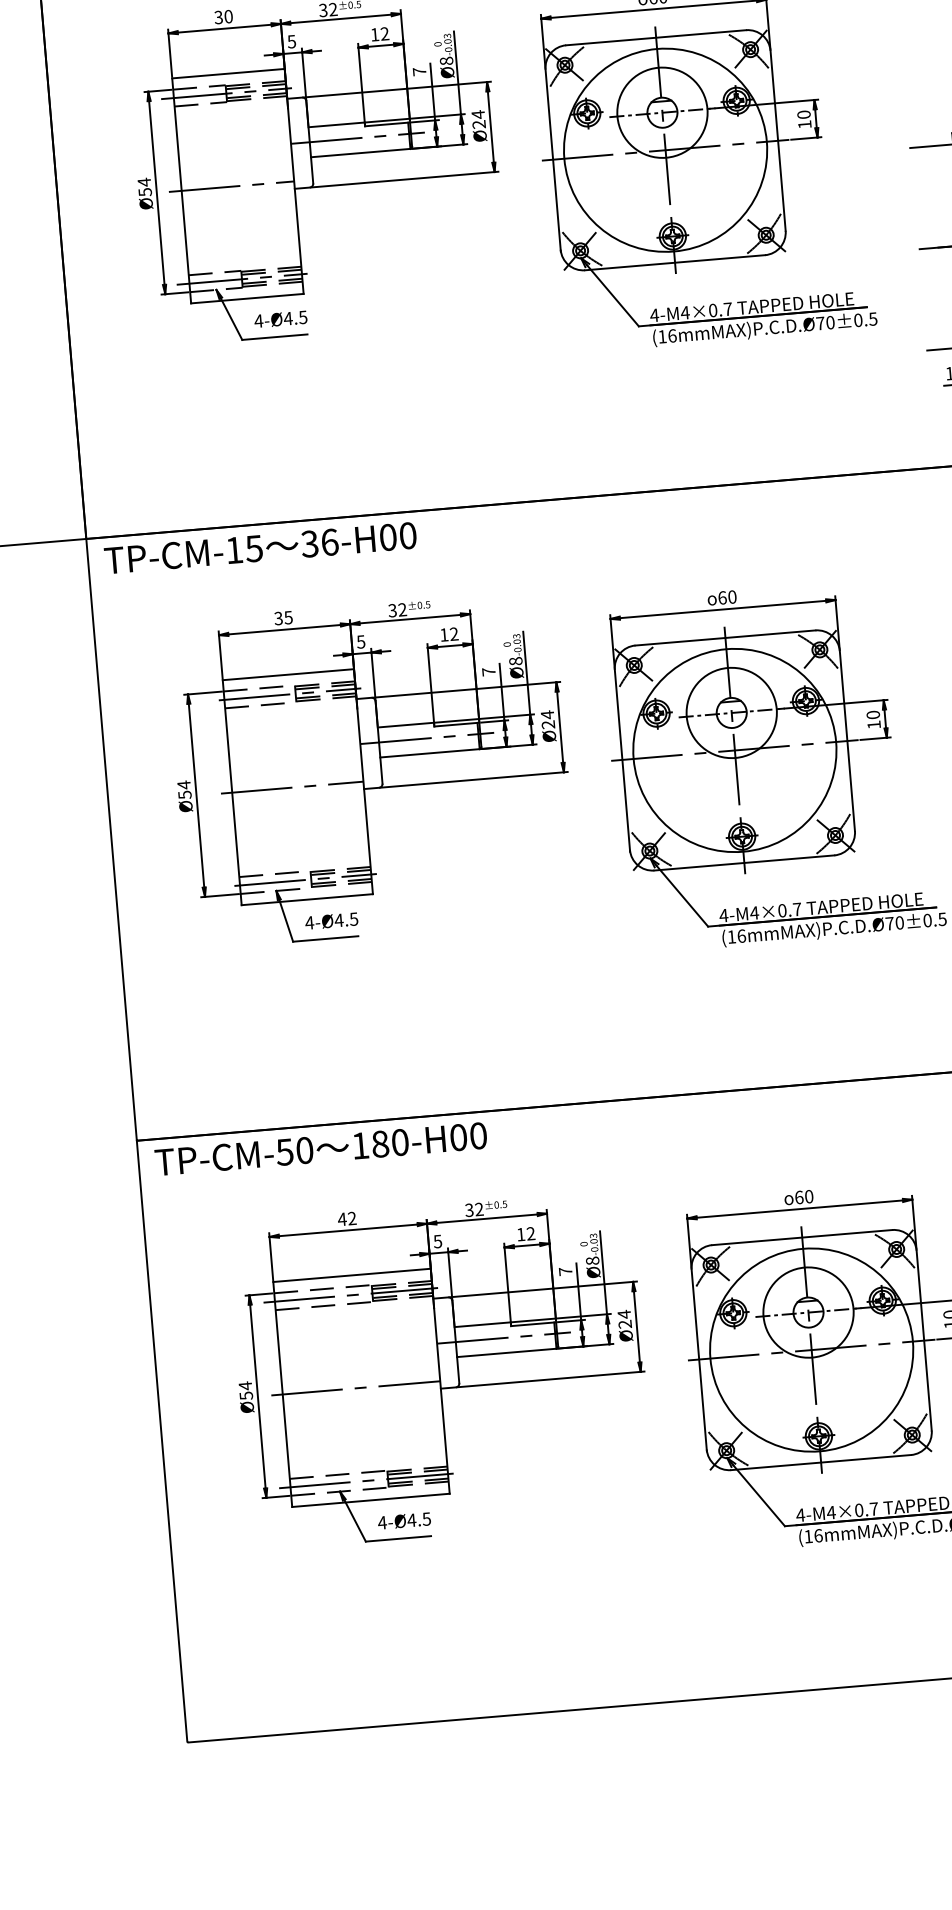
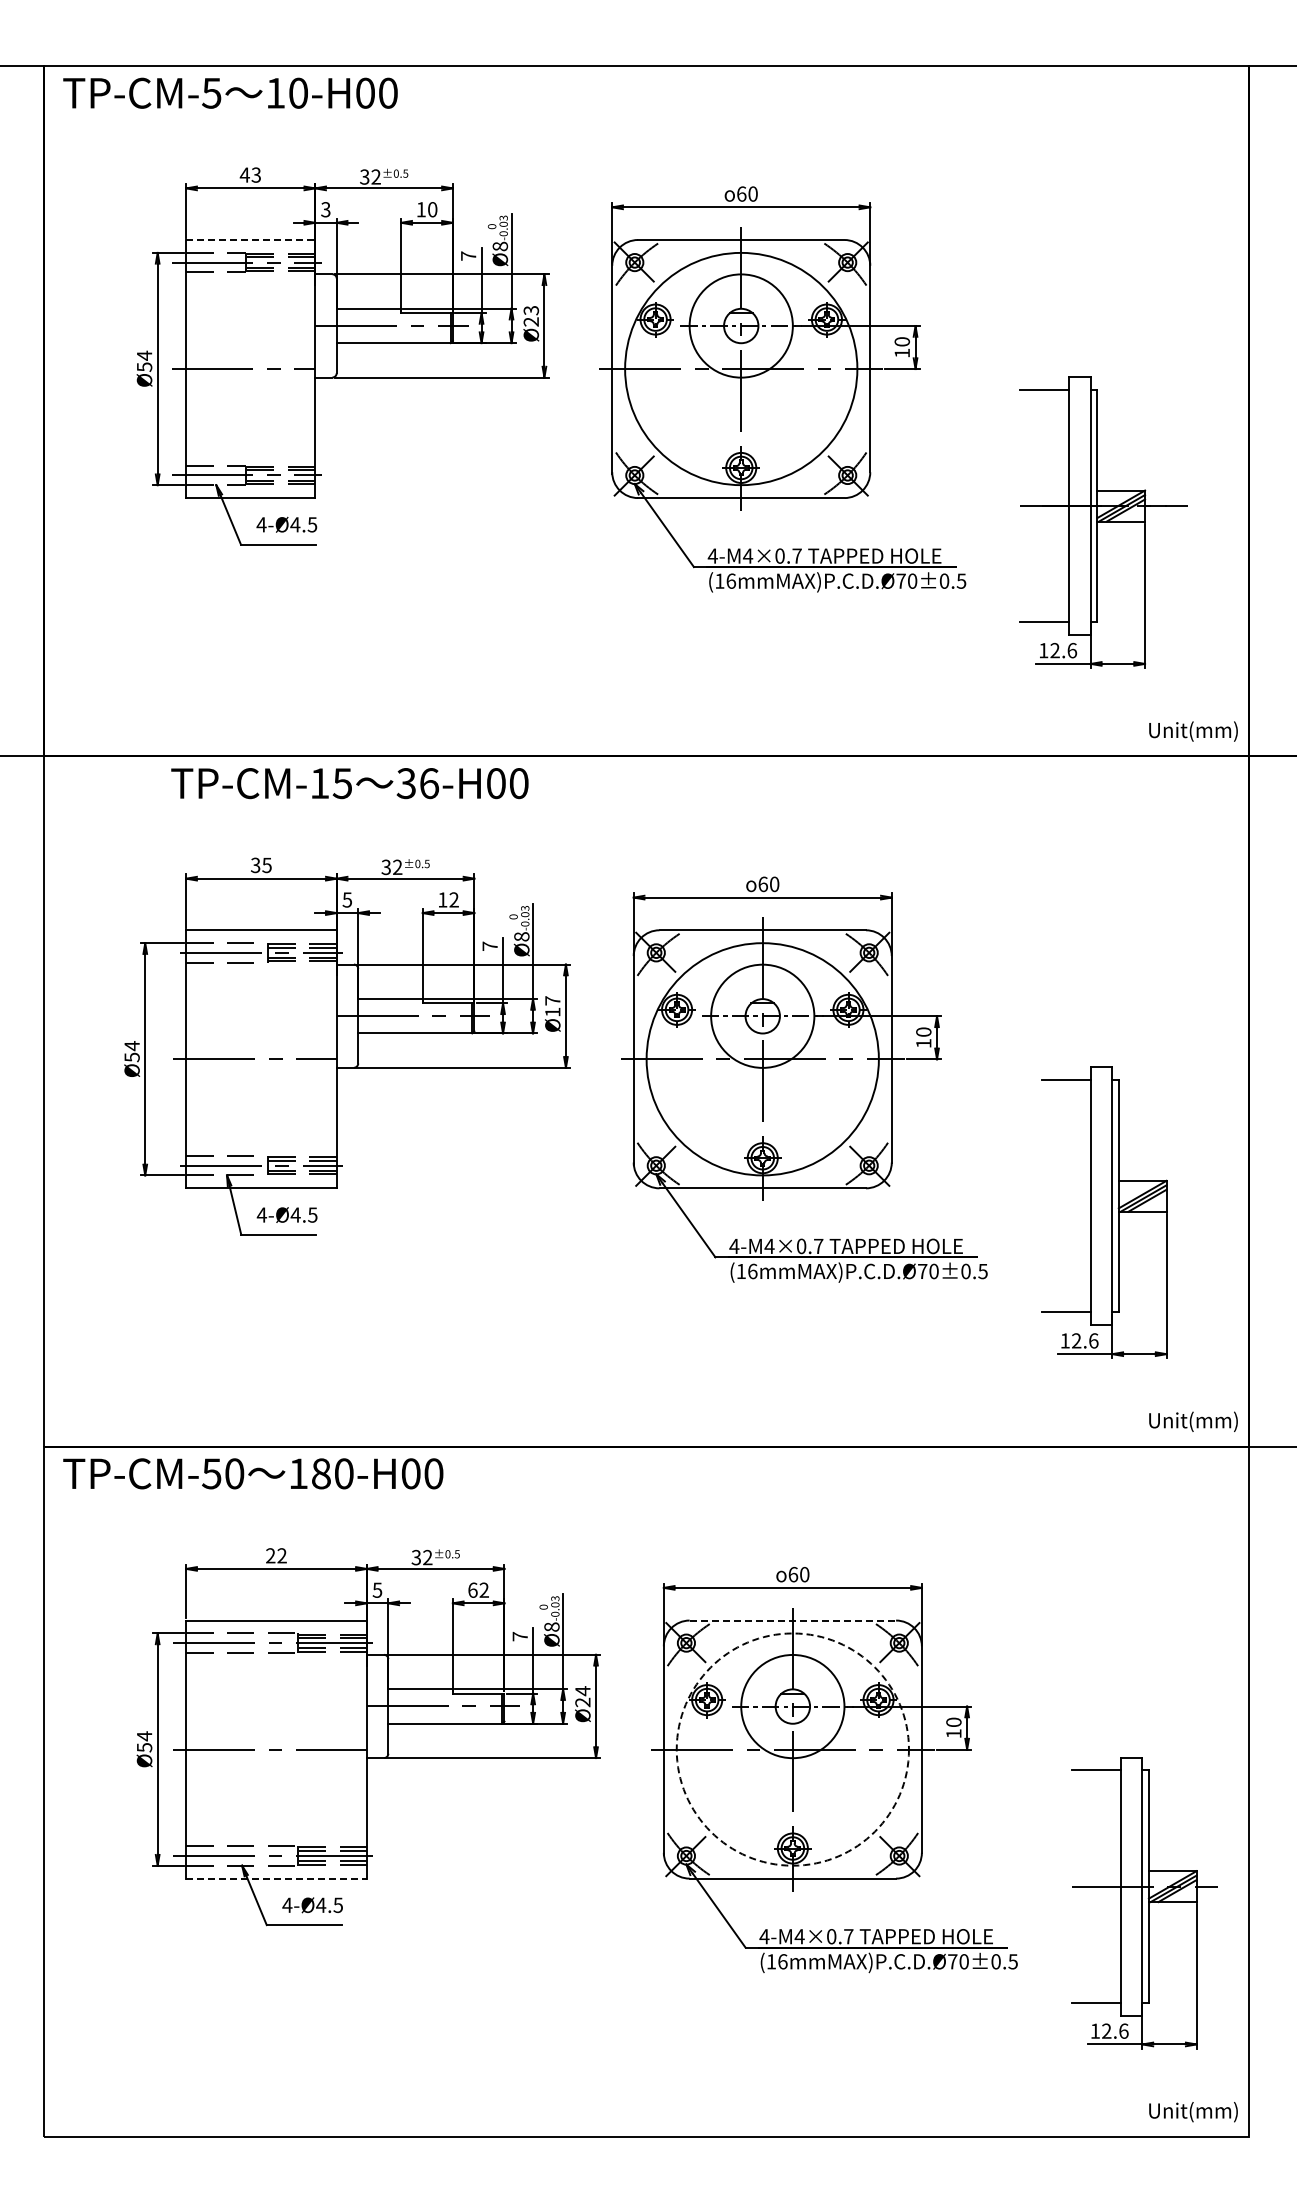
text: (223, 16) -> (250, 174), 30 -> 43
text: (384, 33) -> (432, 209), 12 -> 10
text: (291, 41) -> (325, 209), 5 -> 3
line: (228, 74) -> (250, 240), solid -> dashed
text: (478, 114) -> (531, 310), Ø24 -> Ø23
text: (260, 548) -> (349, 783), moved
text: (547, 718) -> (552, 1005), Ø24 -> Ø17
text: (342, 1219) -> (270, 1555), 42 -> 22
text: (520, 1233) -> (472, 1589), 12 -> 62
line: (802, 1237) -> (793, 1620), solid -> dashed
circle: (811, 1350) -> (792, 1749), solid -> dashed
line: (371, 1500) -> (277, 1878), solid -> dashed

